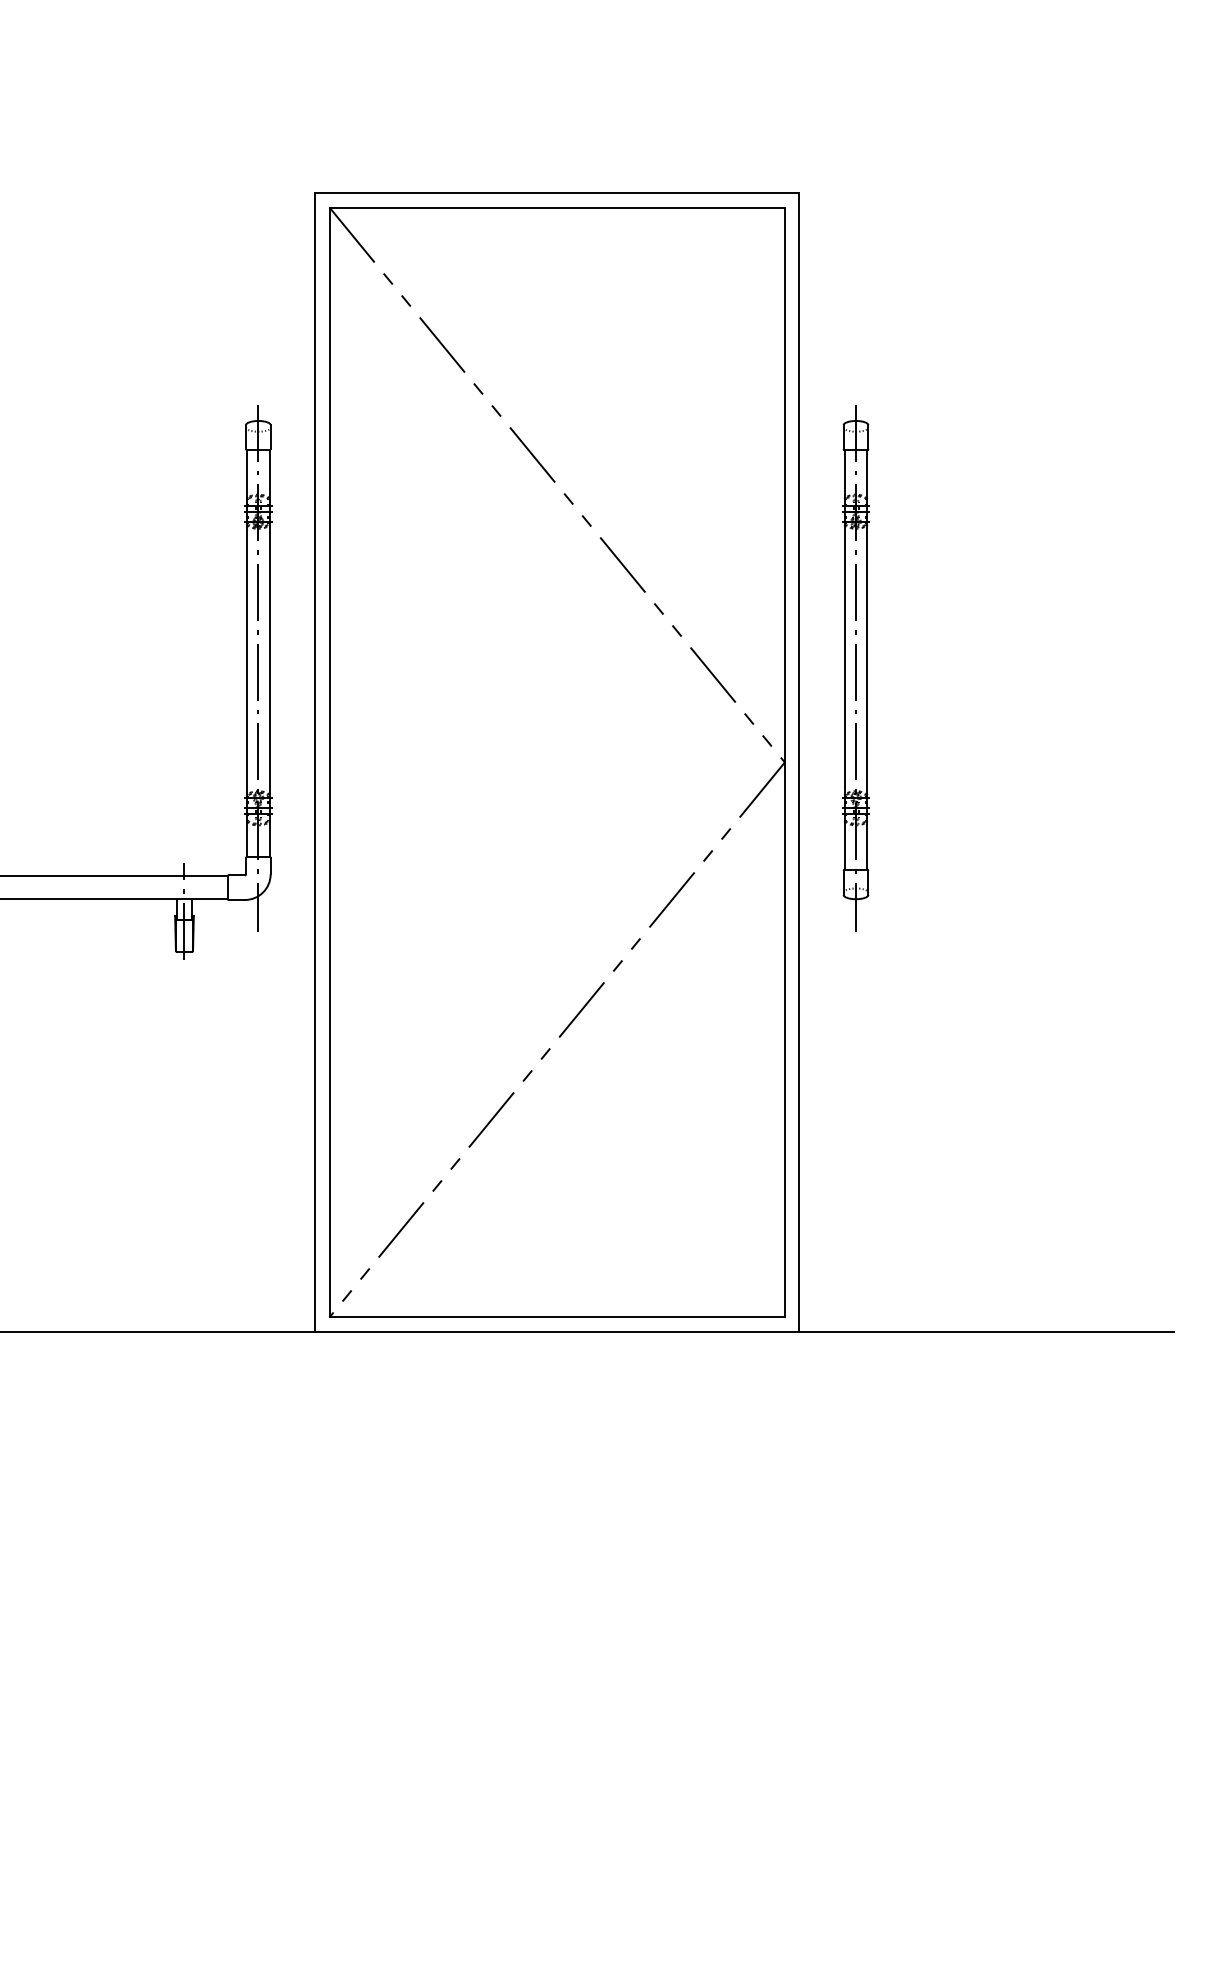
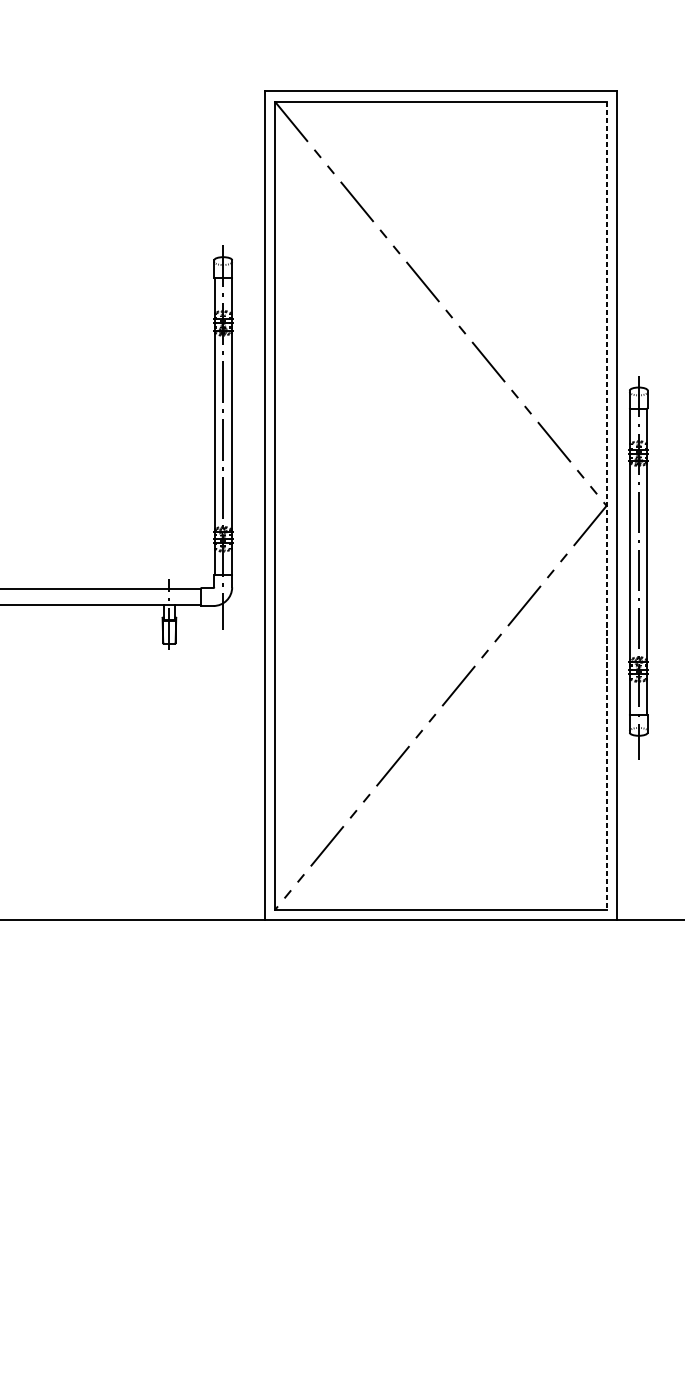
part: (855, 668) -> (638, 567), moved
line: (784, 762) -> (606, 505), solid -> dashed

